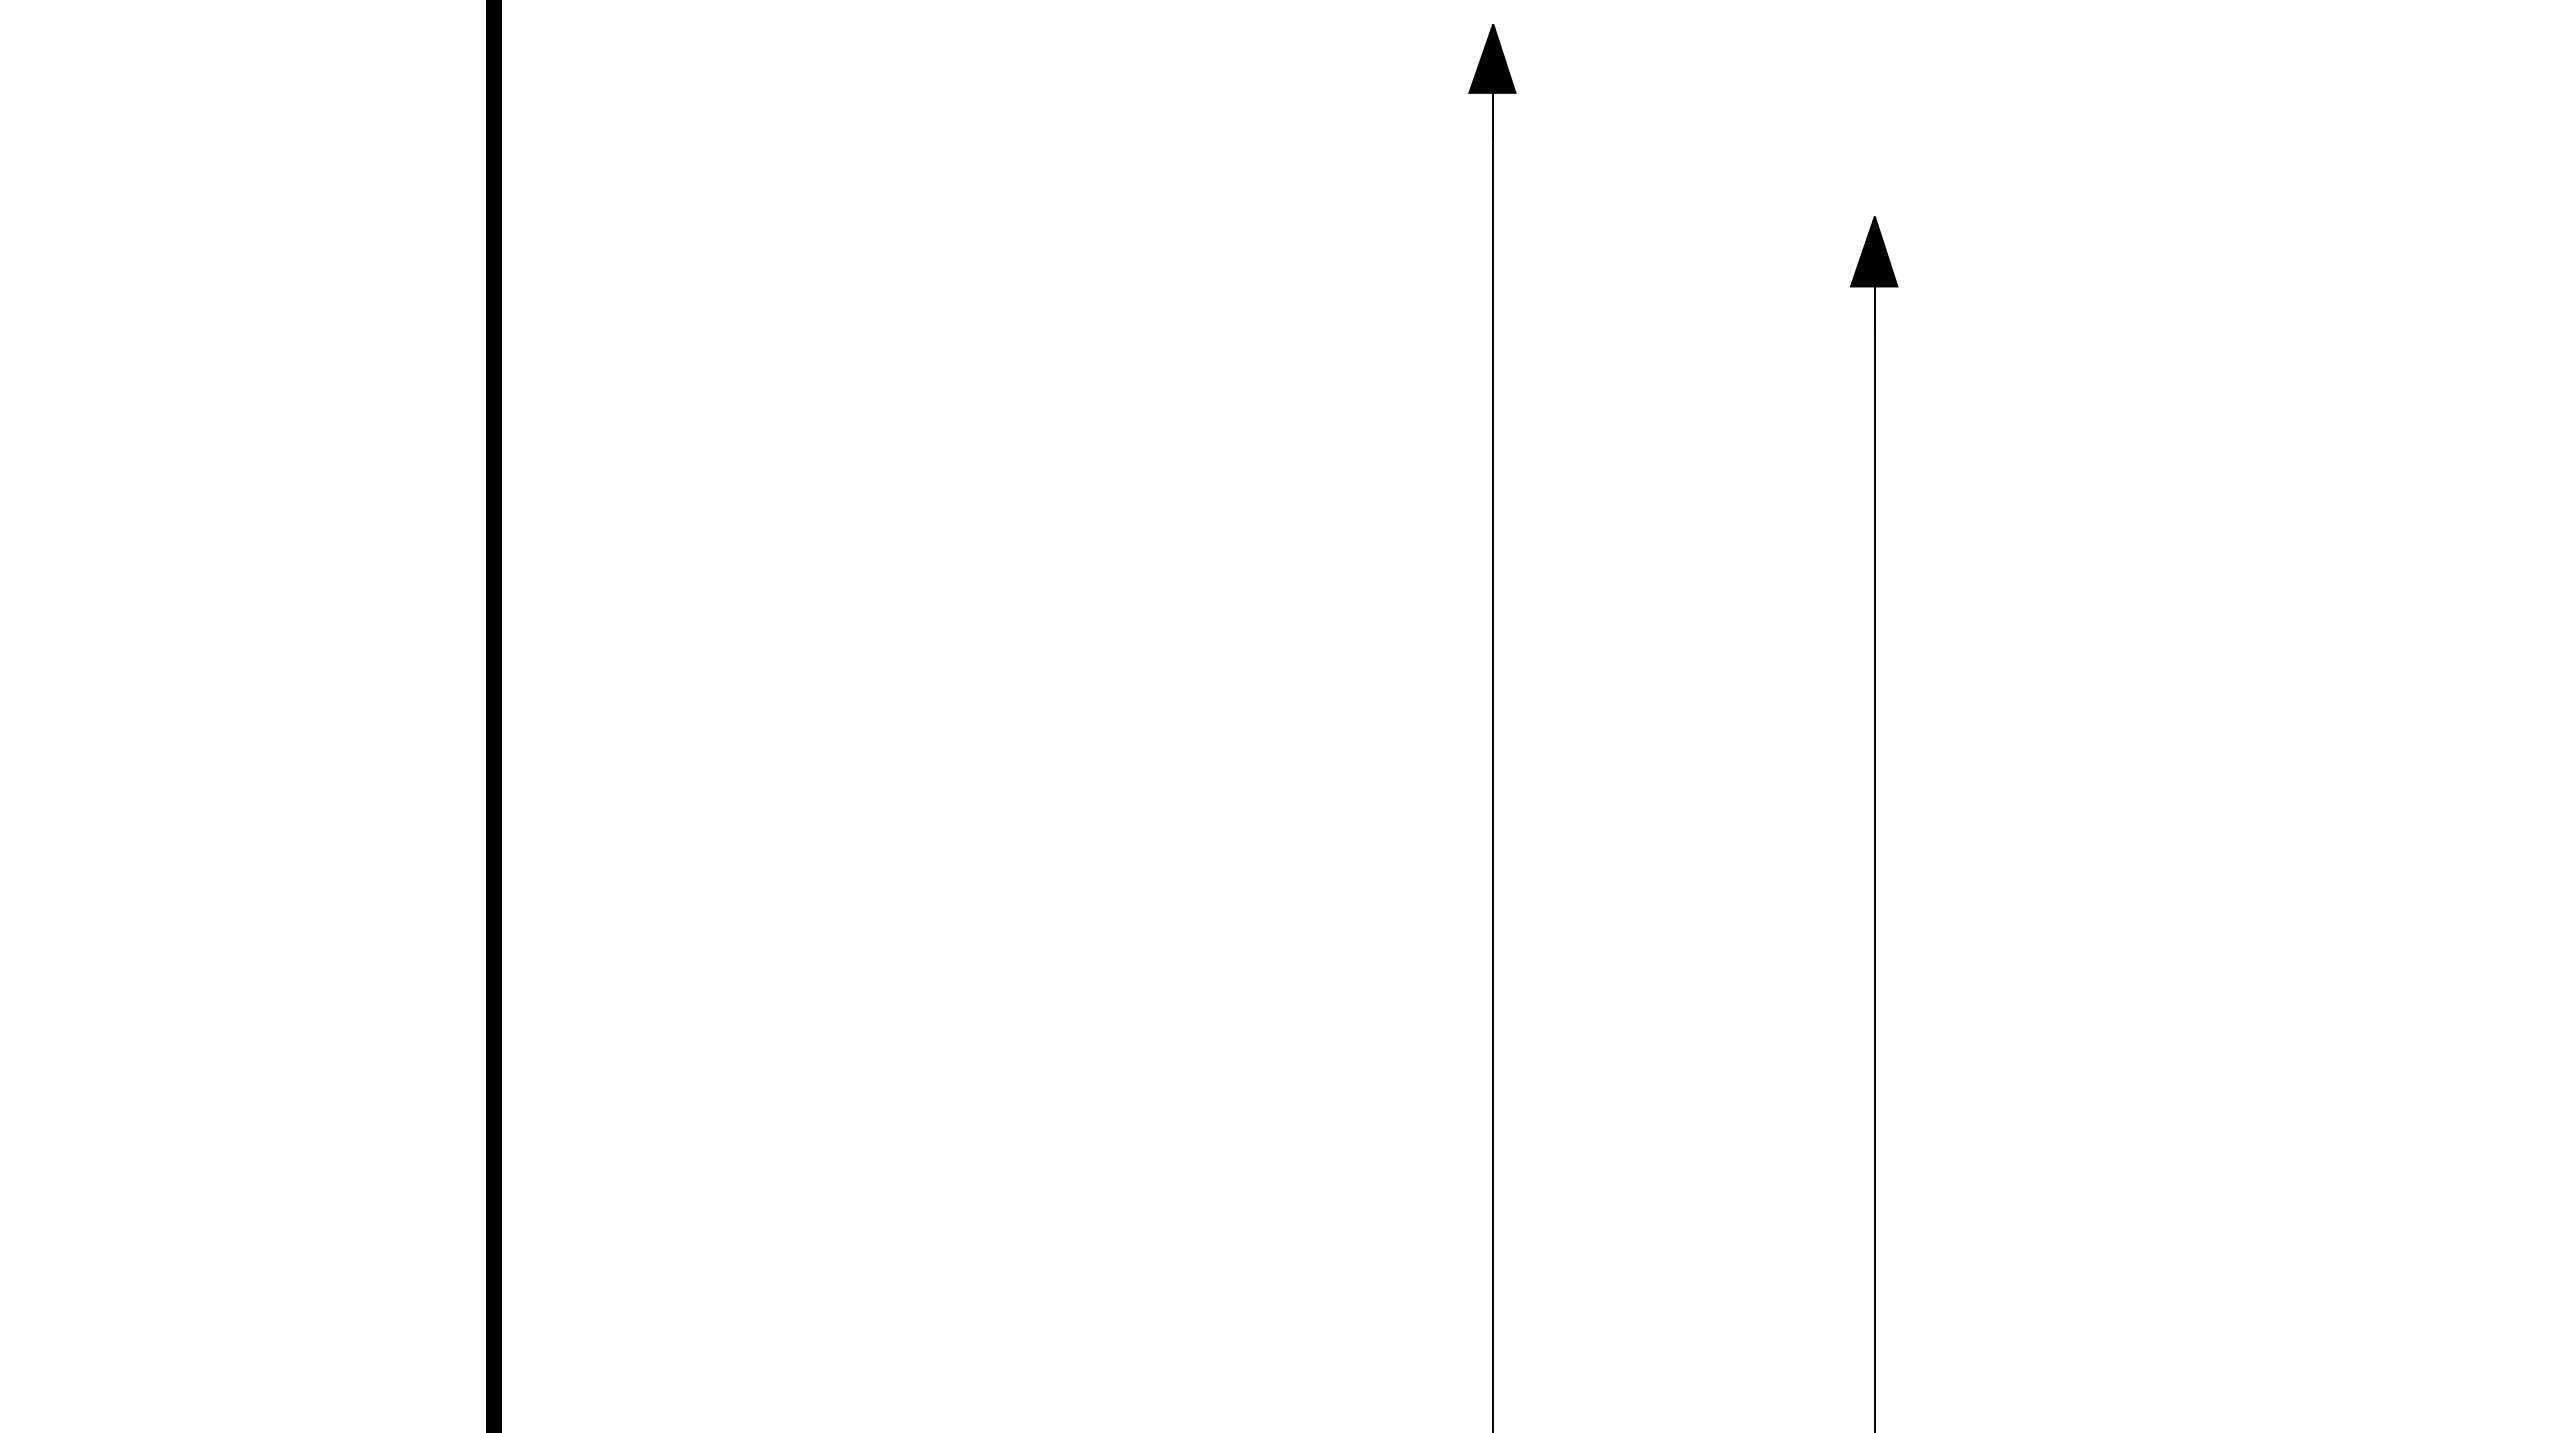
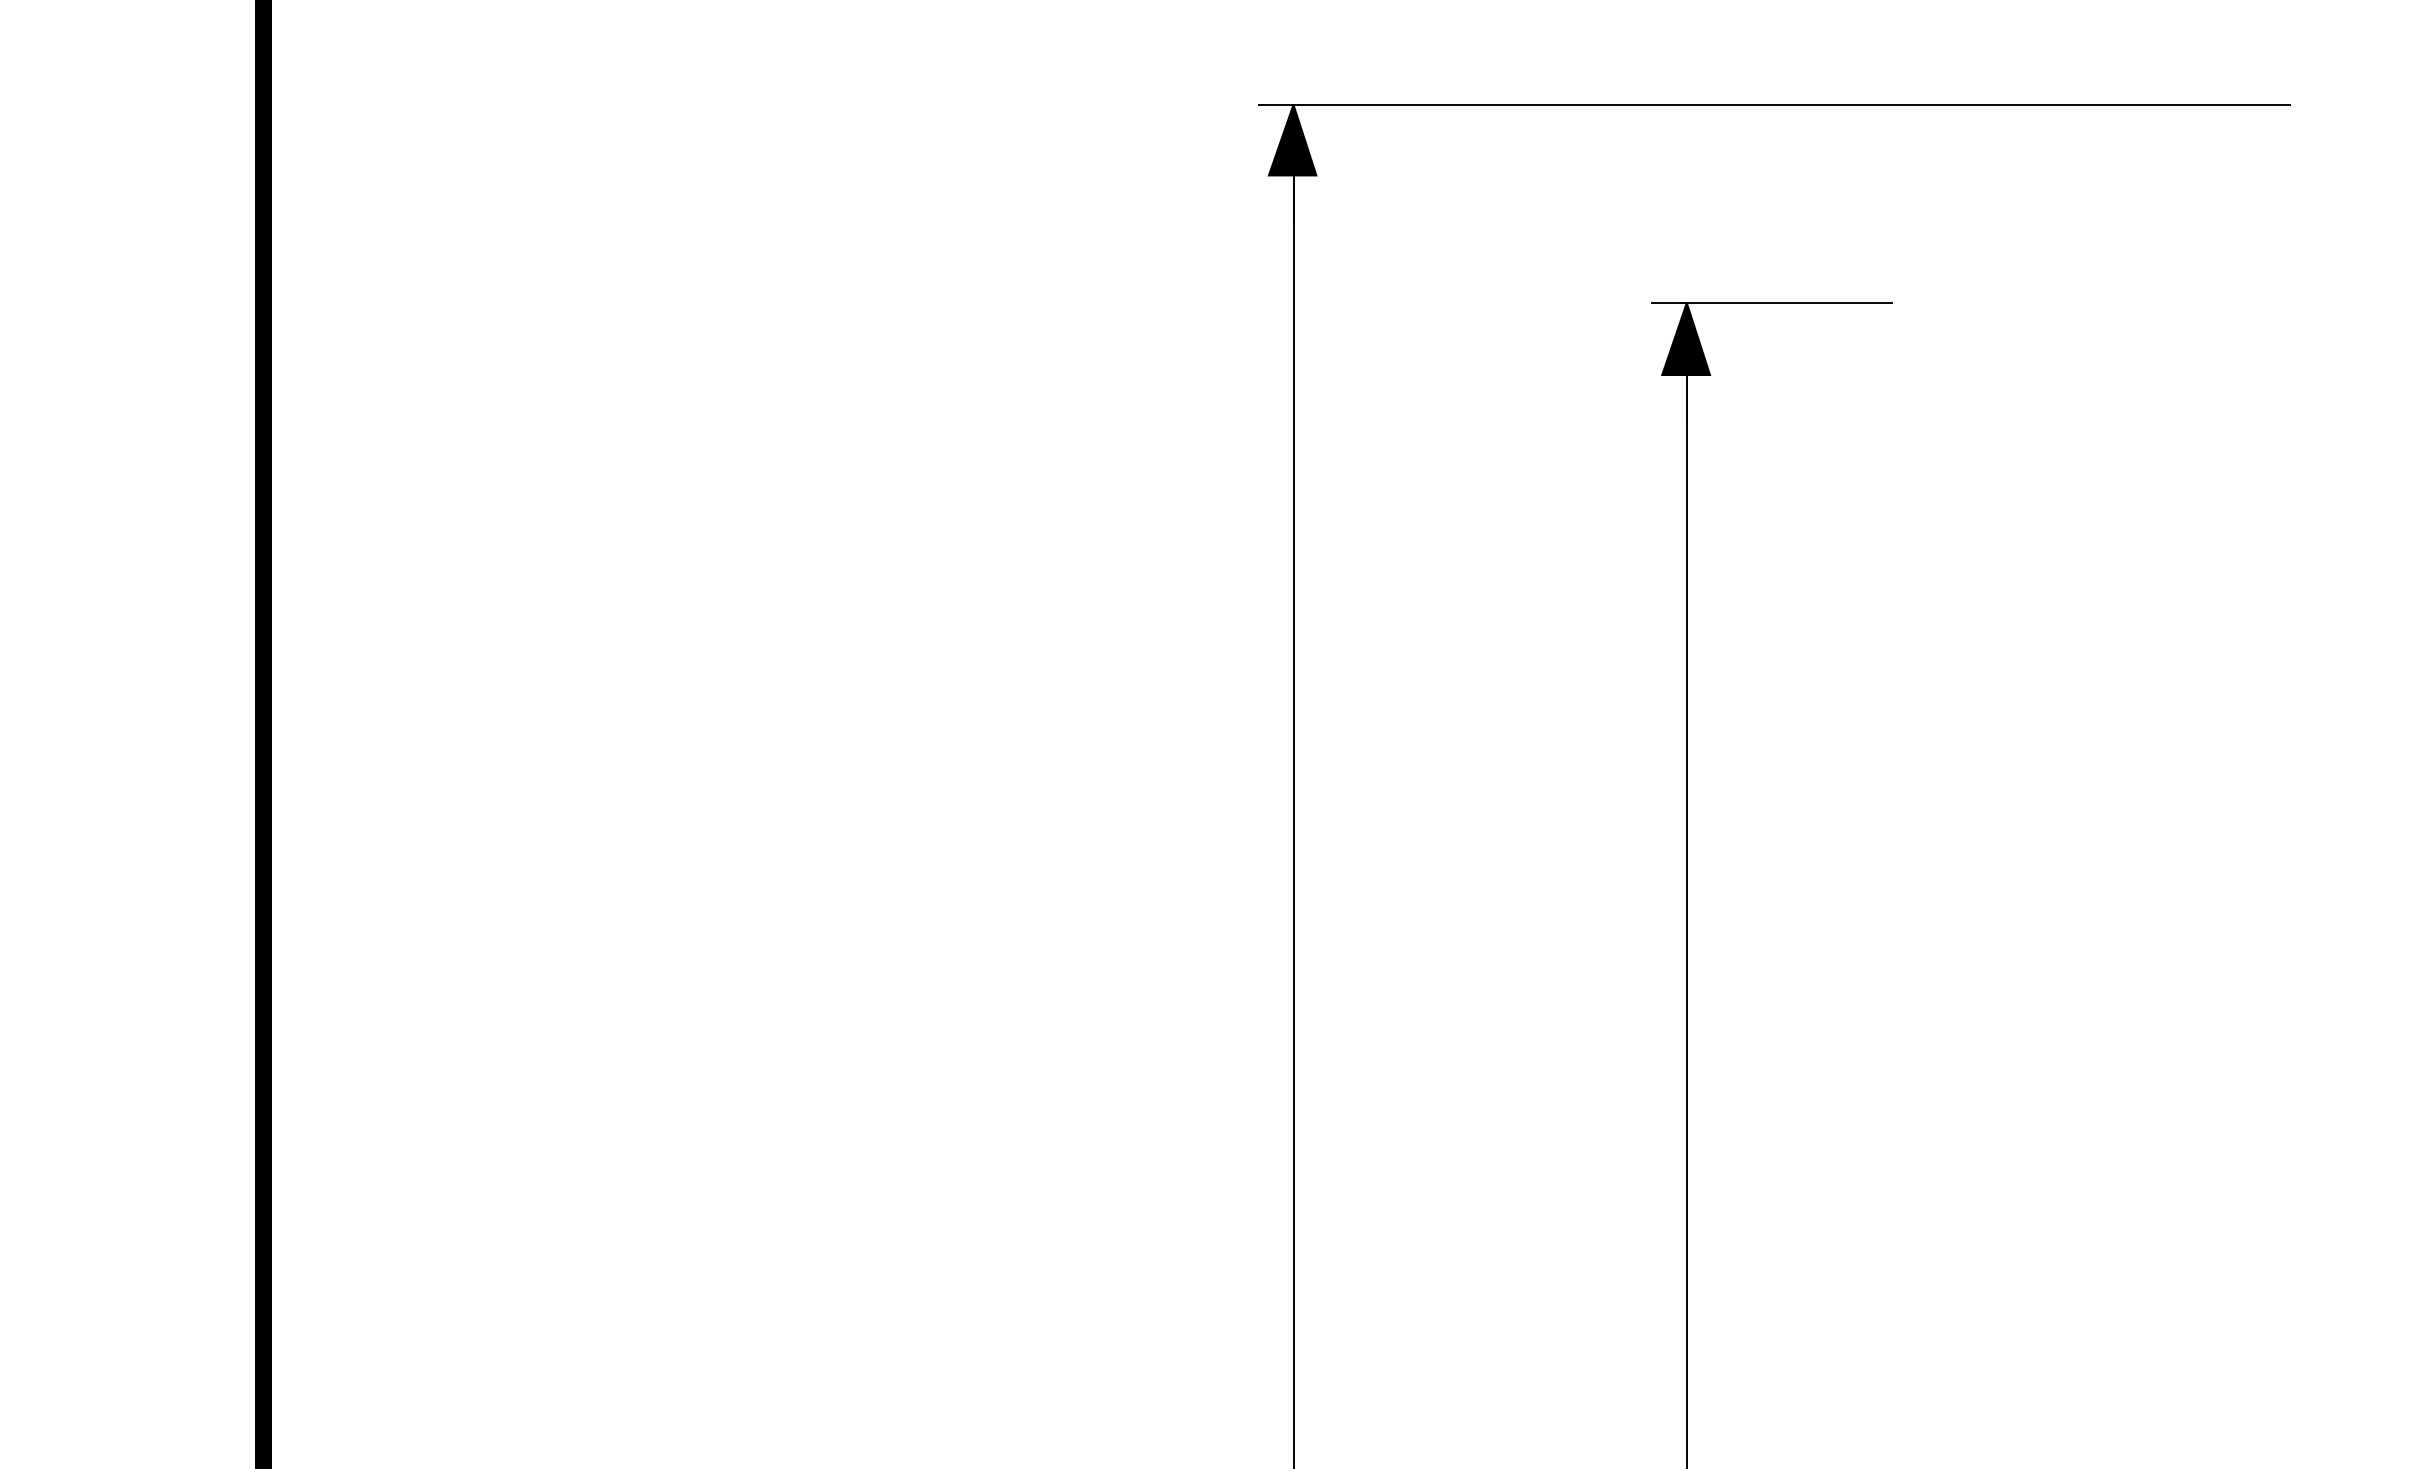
line: (1959, 24) -> (1774, 104), added
line: (1957, 216) -> (1772, 302), added

